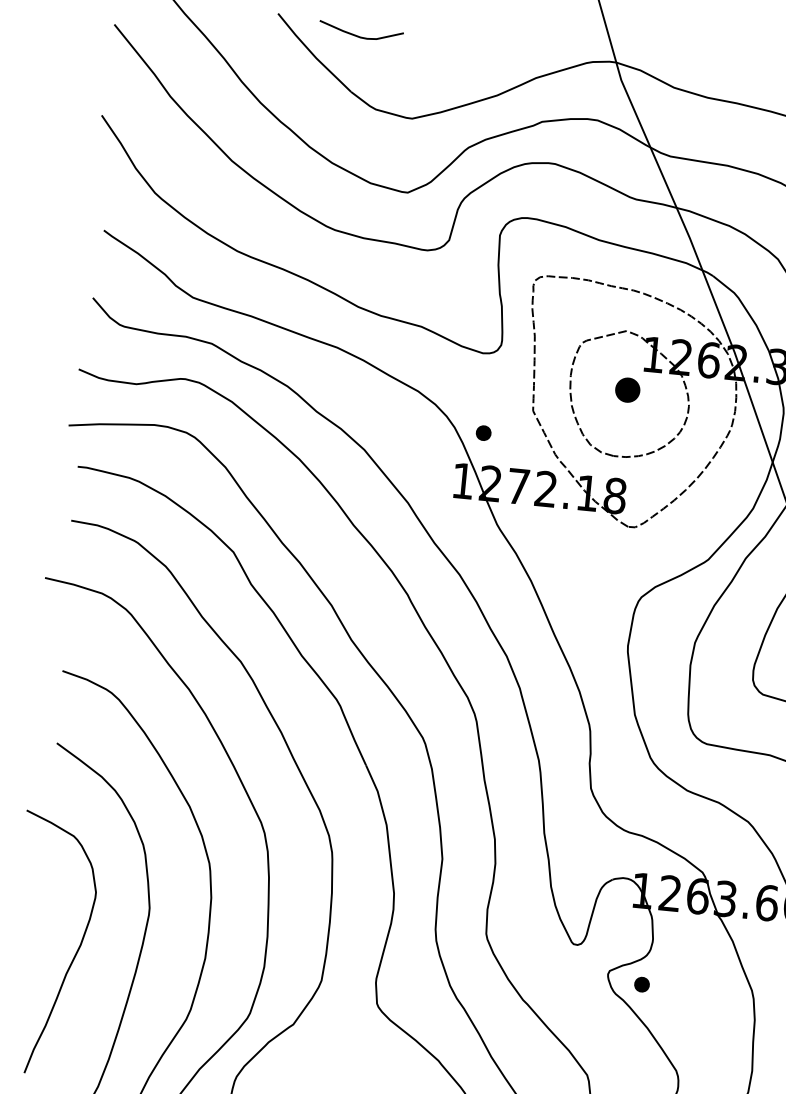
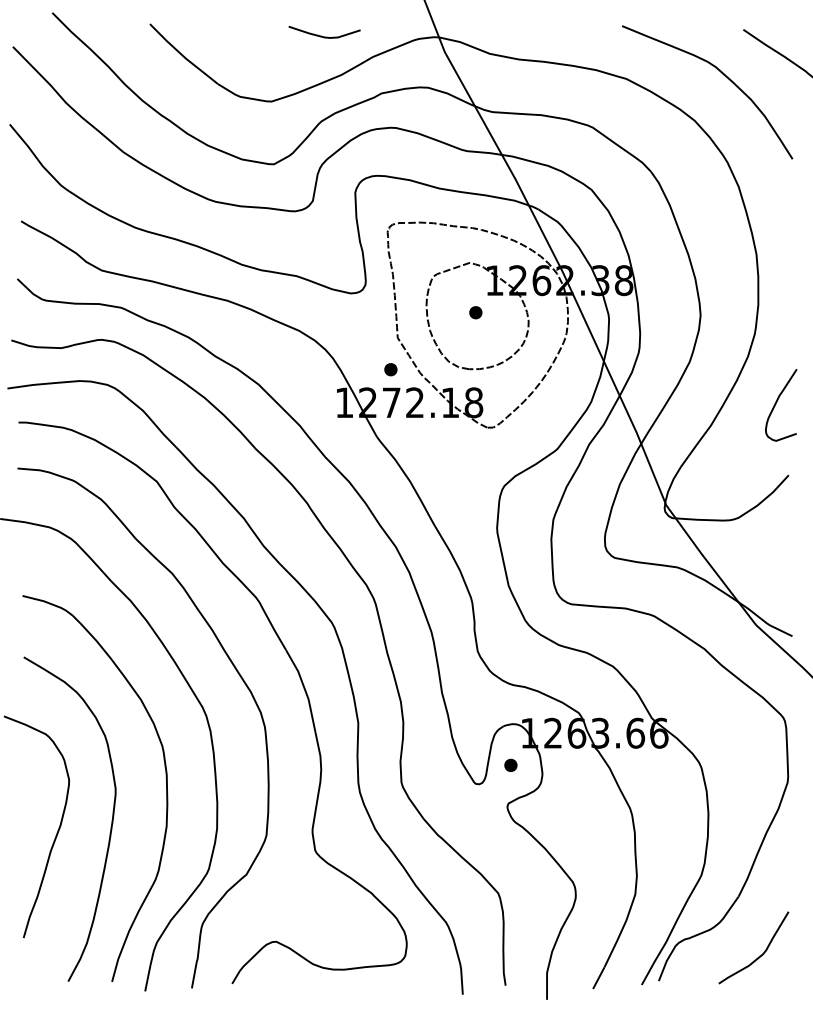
curve: (357, 34) -> (321, 35), moved
part: (627, 390) -> (475, 312), size x0.62
part: (483, 432) -> (390, 369), moved
part: (641, 983) -> (510, 764), moved

